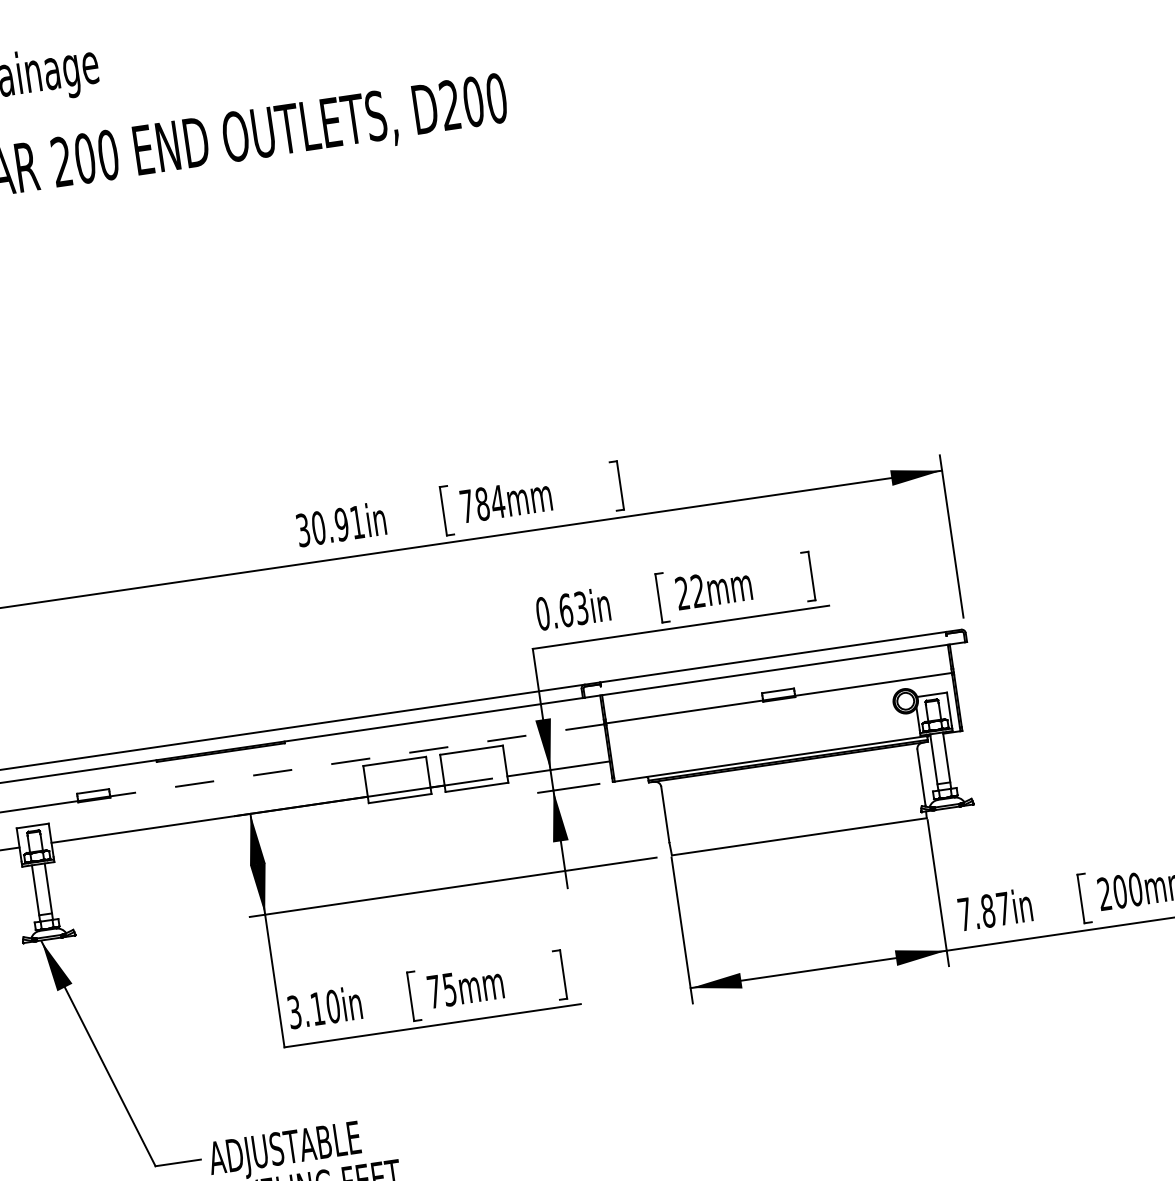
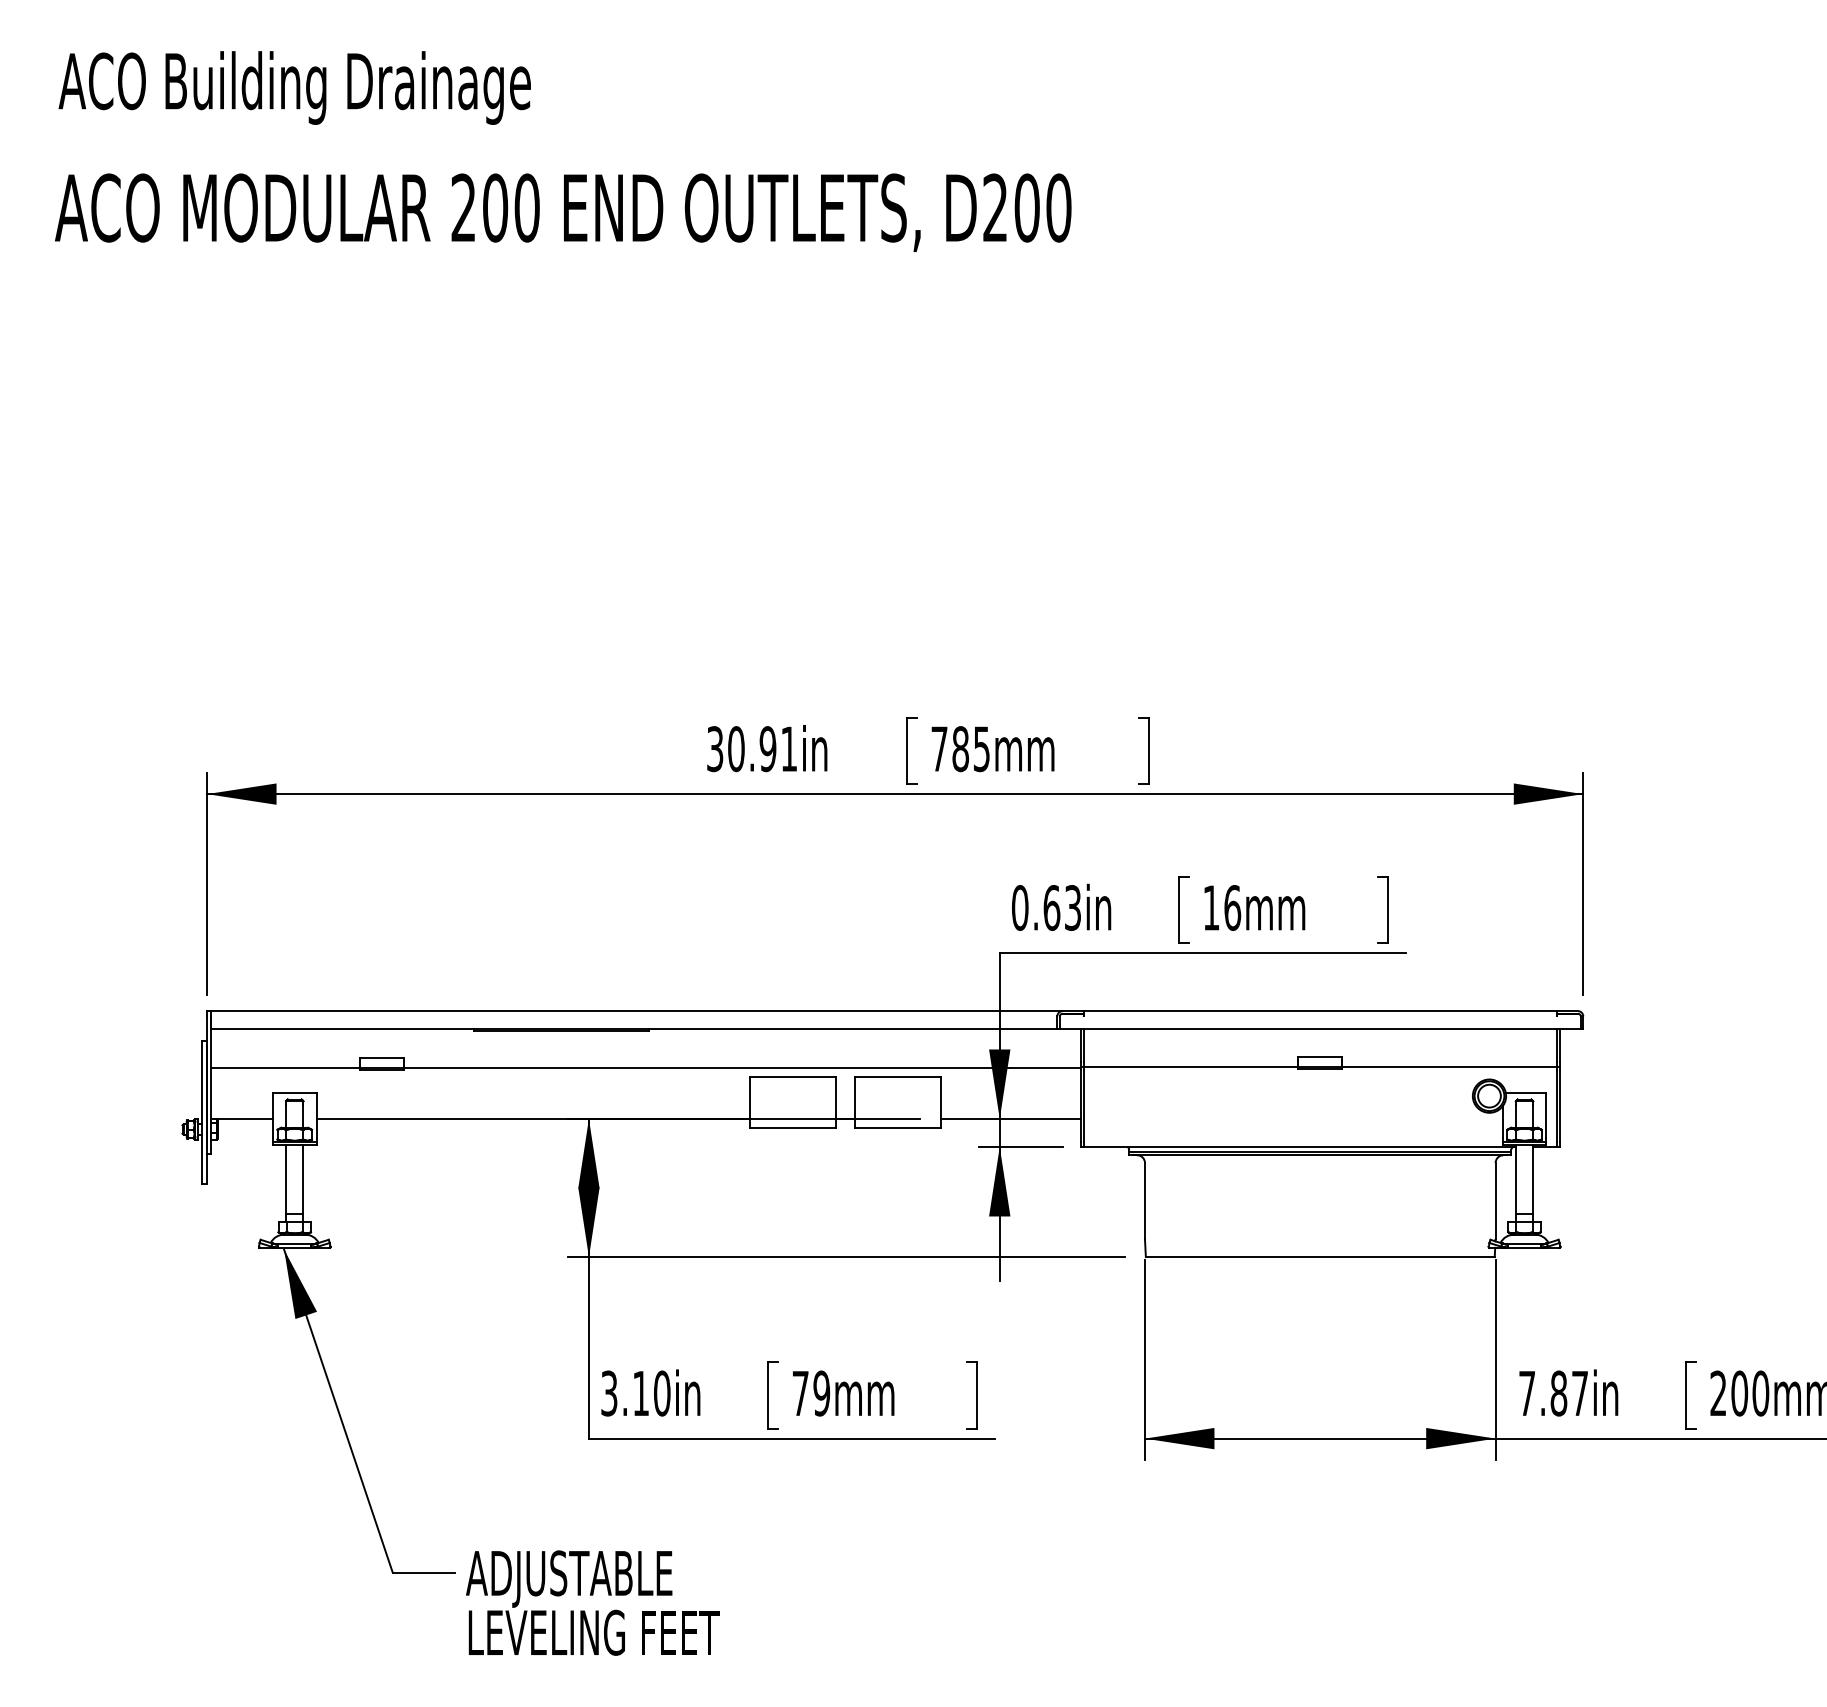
text: (497, 502) -> (981, 749), 784mm -> 785mm
text: (690, 591) -> (1222, 907), 22mm -> 16mm
line: (357, 760) -> (742, 1068), dashed -> solid
text: (449, 989) -> (821, 1393), 75mm -> 79mm

